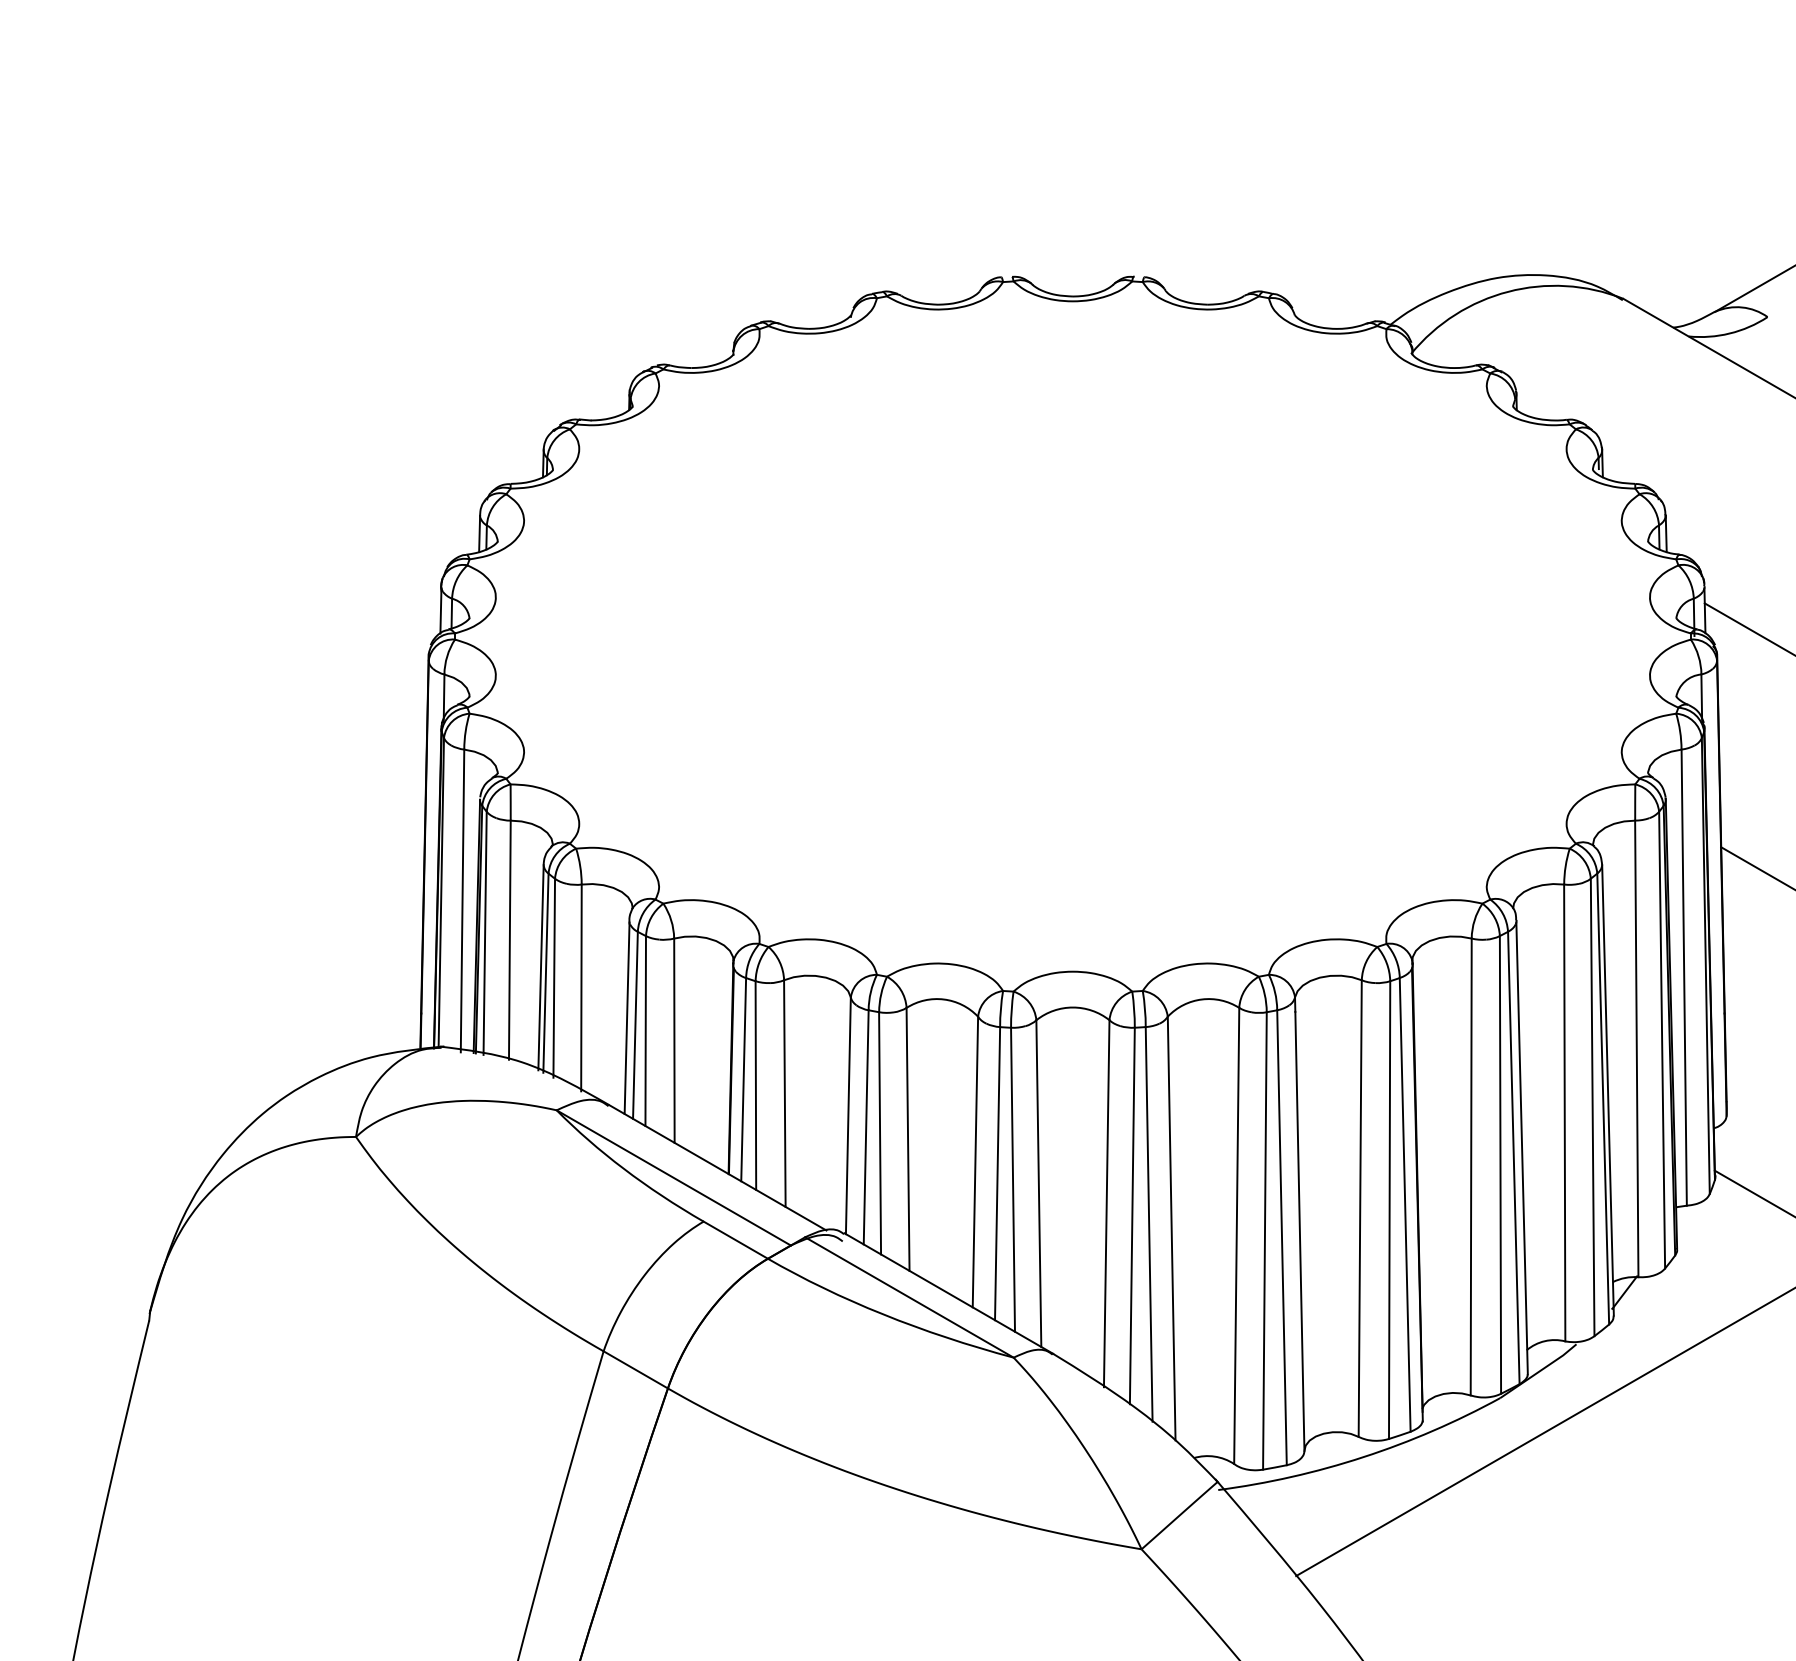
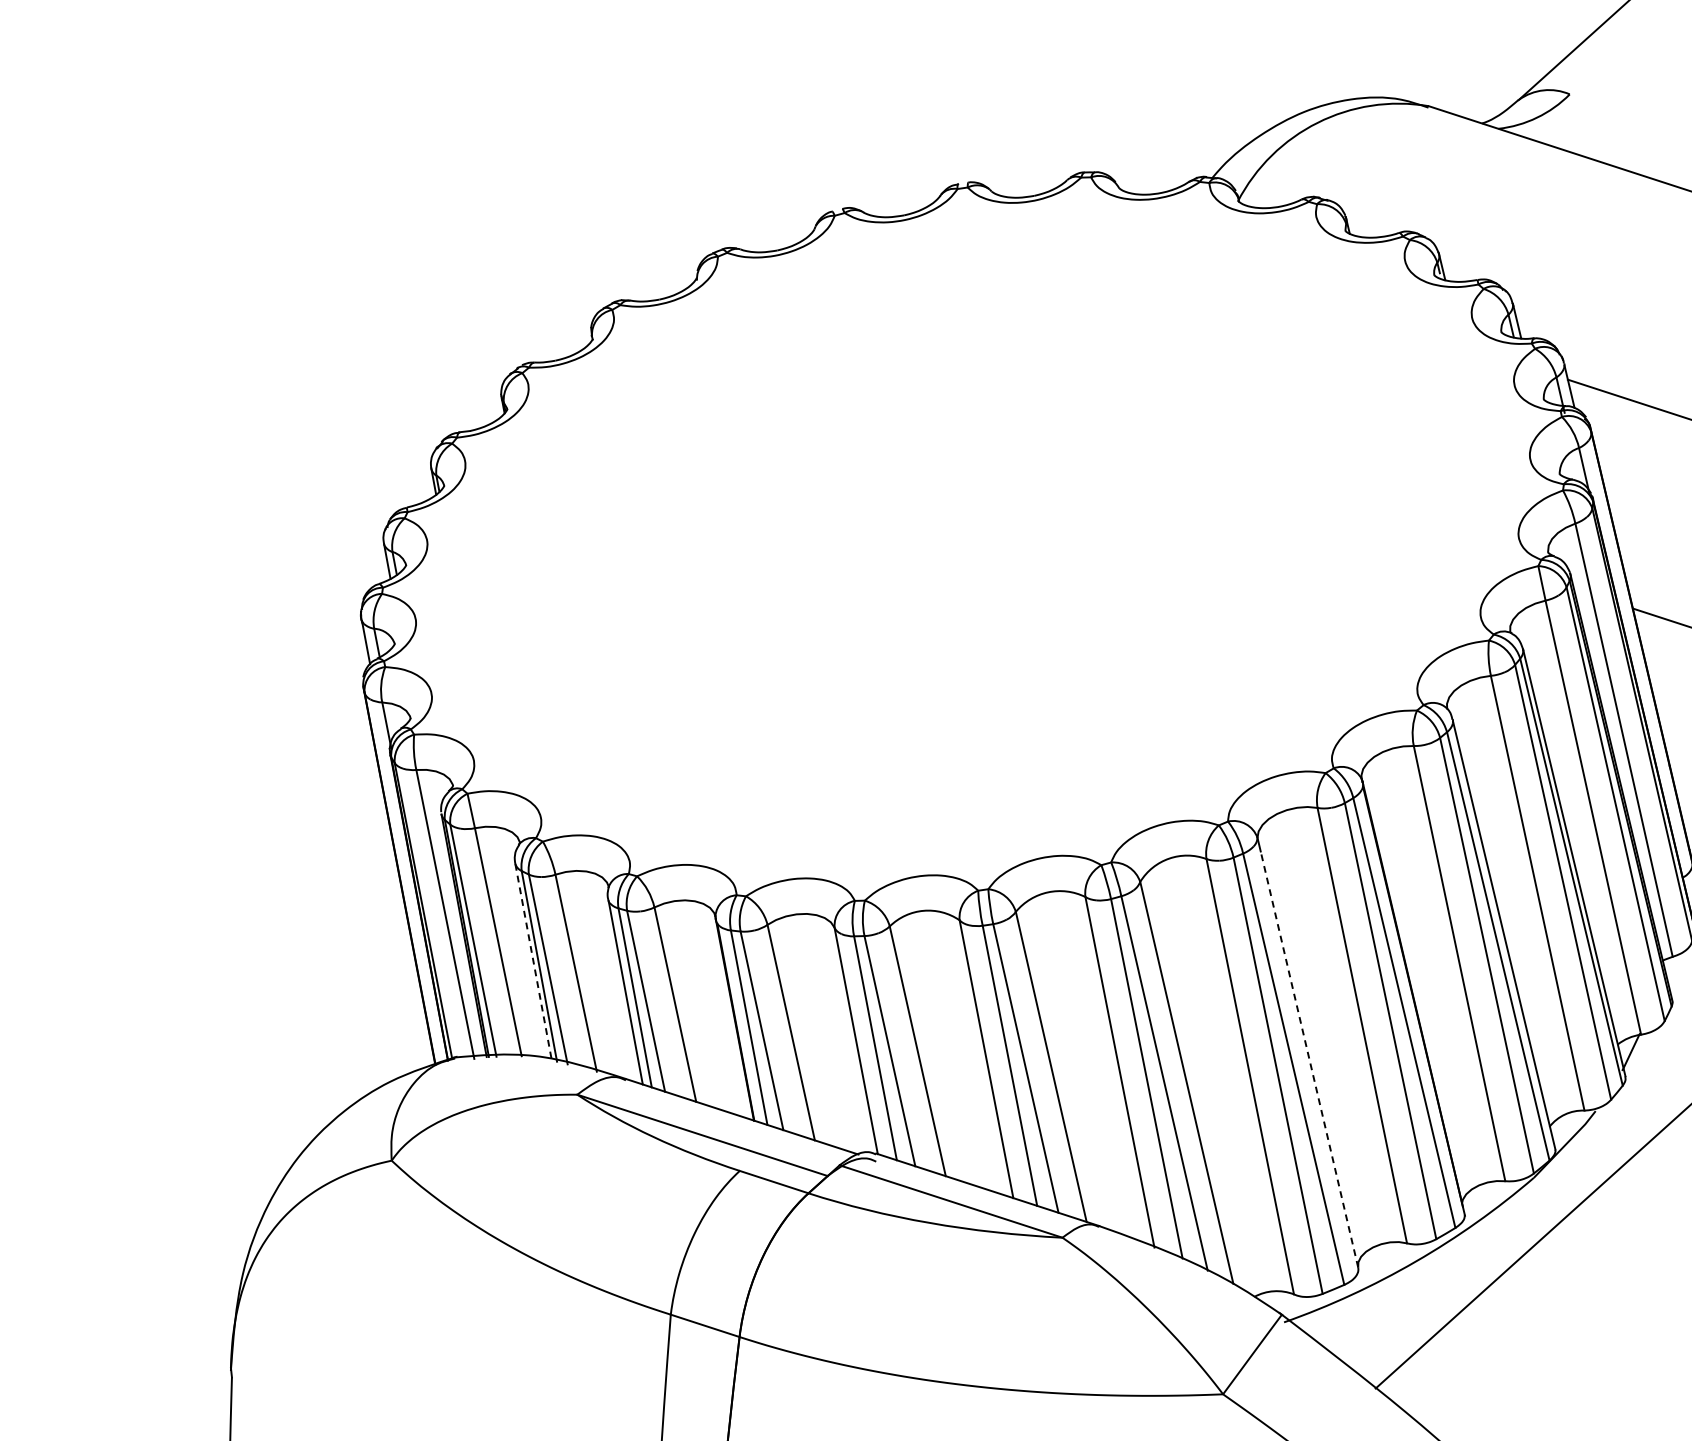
line: (541, 967) -> (533, 961), solid -> dashed
line: (1299, 1231) -> (1309, 1059), solid -> dashed

